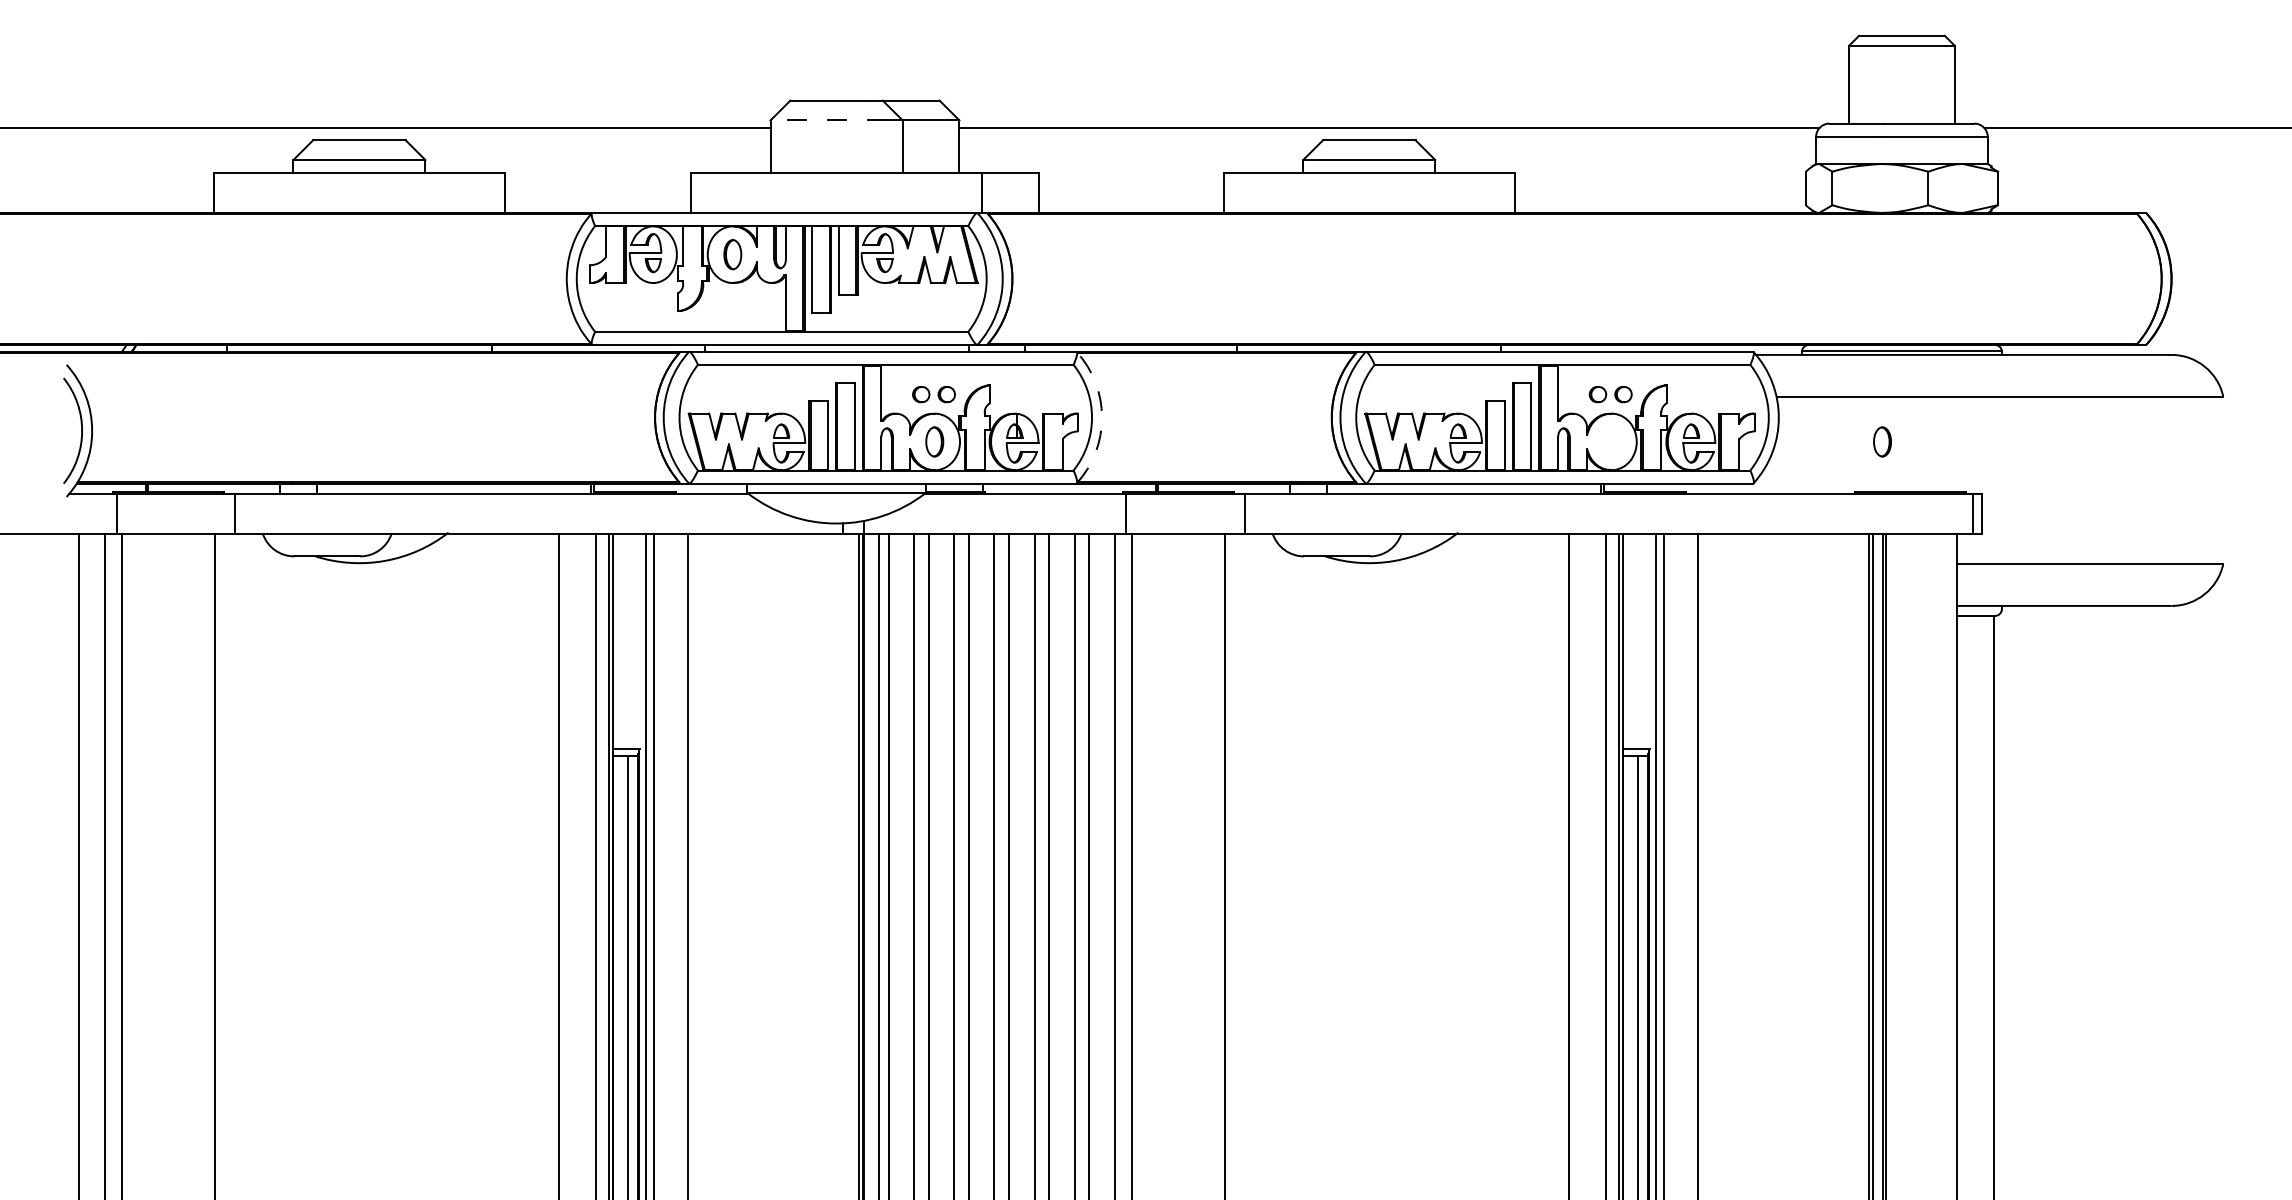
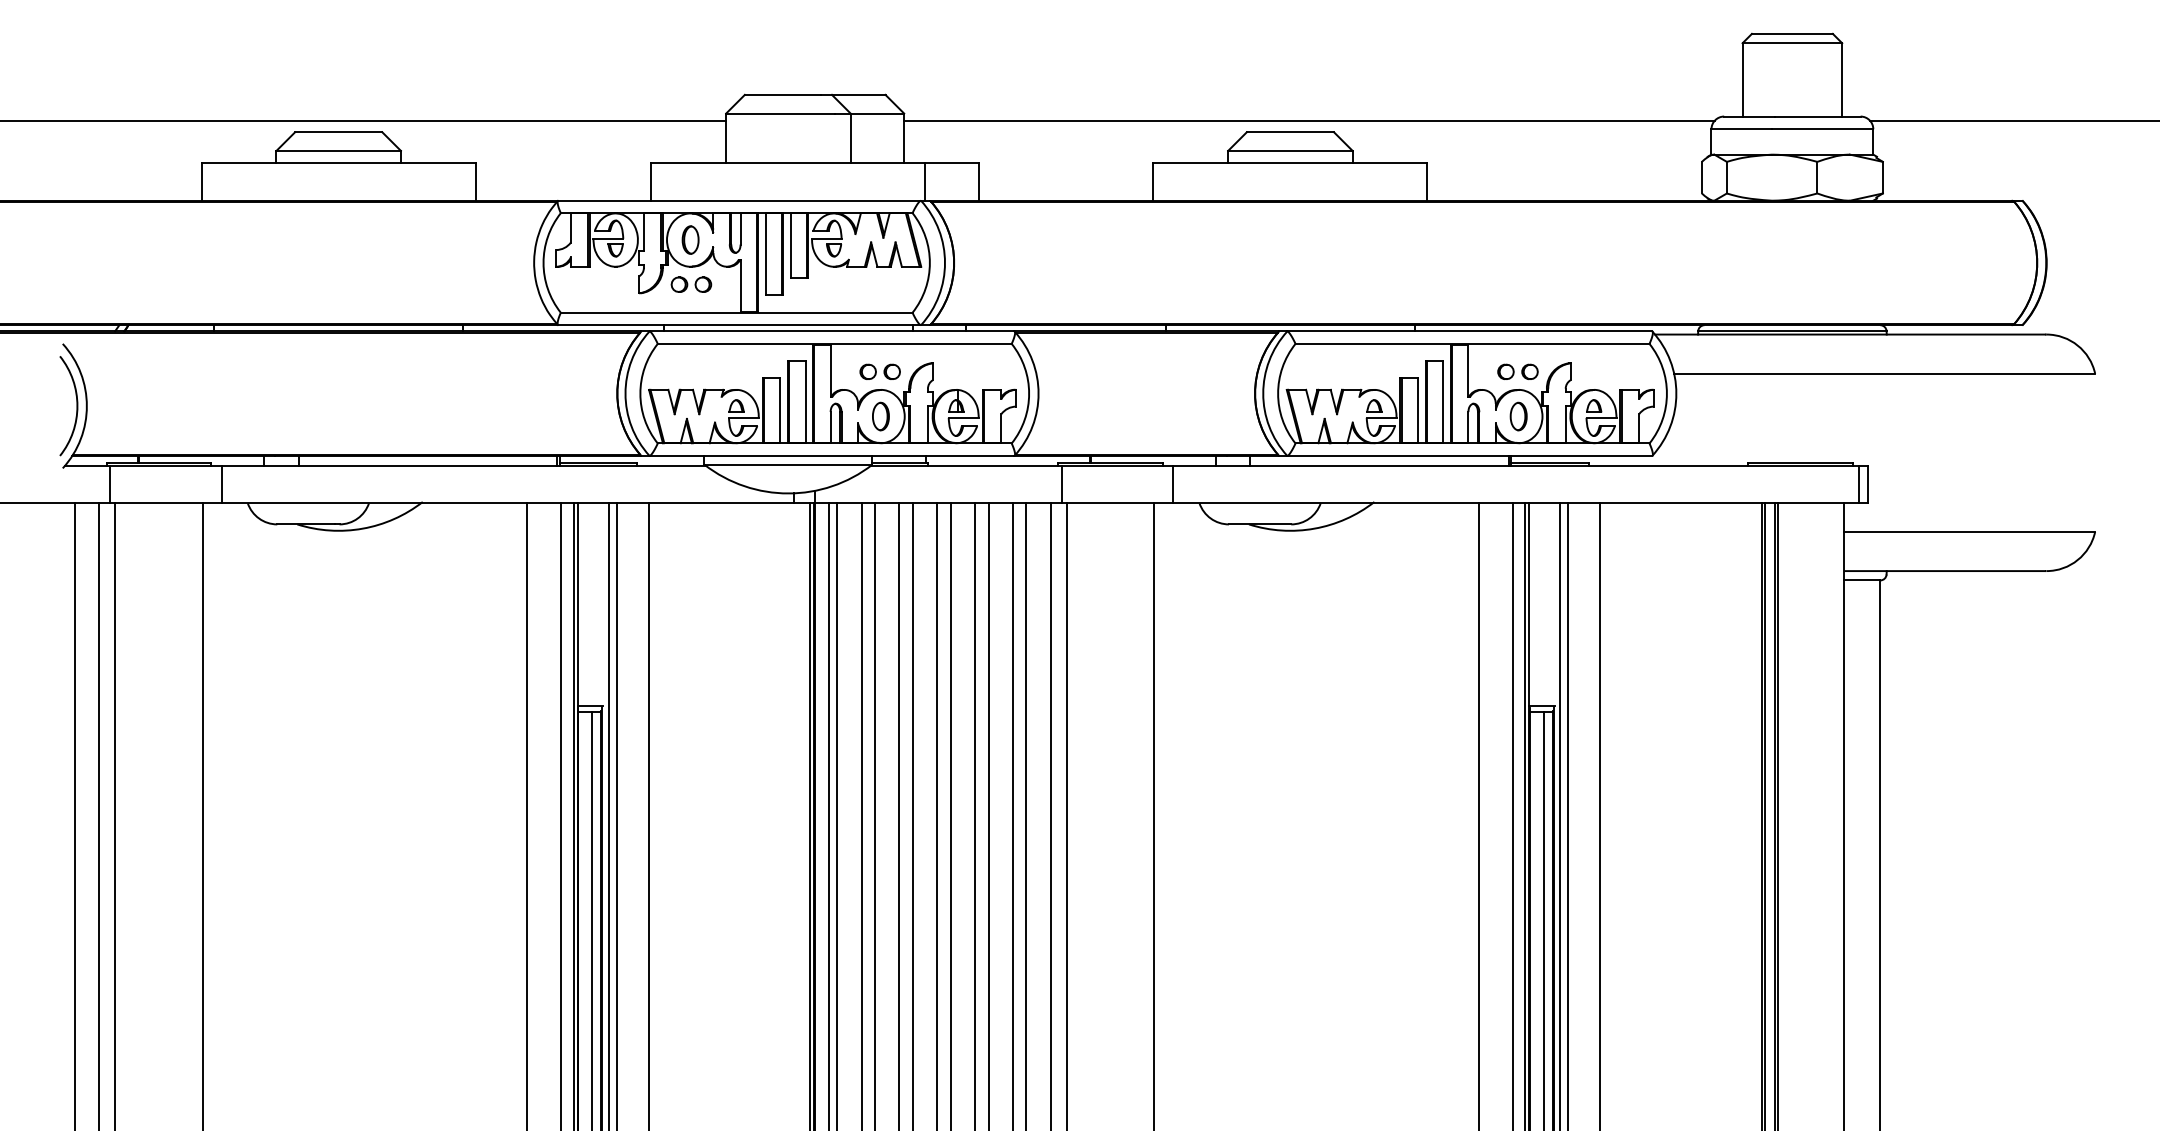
line: (828, 120) -> (780, 113), dashed -> solid
part: (733, 301) -> (691, 284), added
arc: (1102, 417) -> (1039, 393), dashed -> solid
part: (1882, 441) -> (1518, 416), moved

